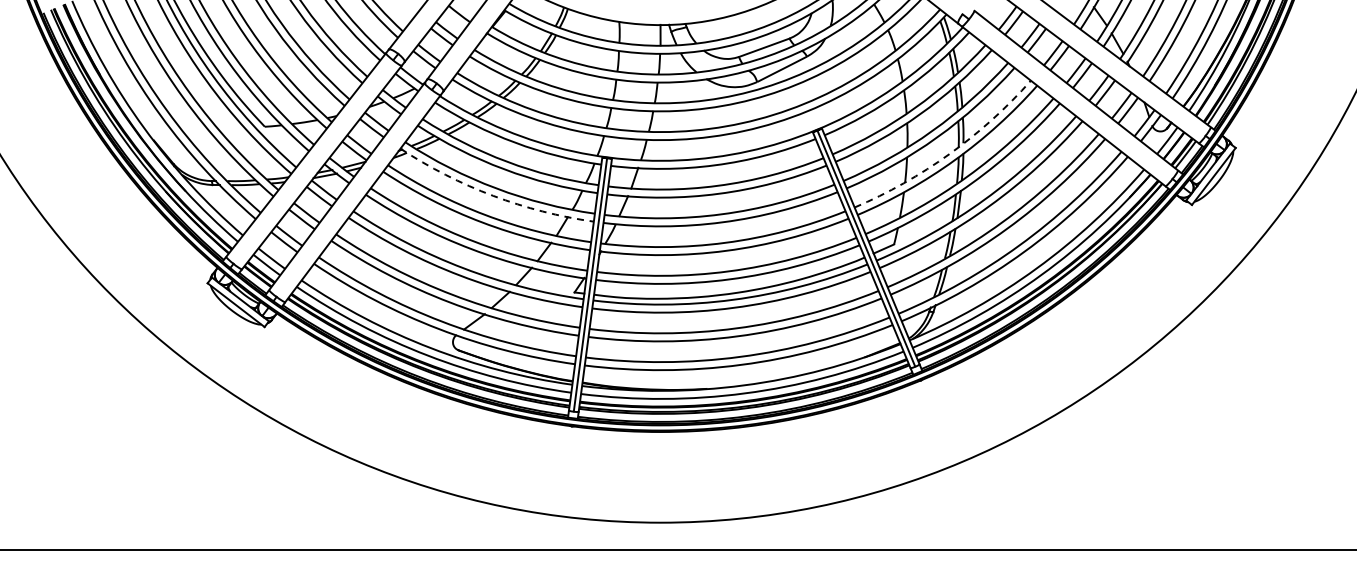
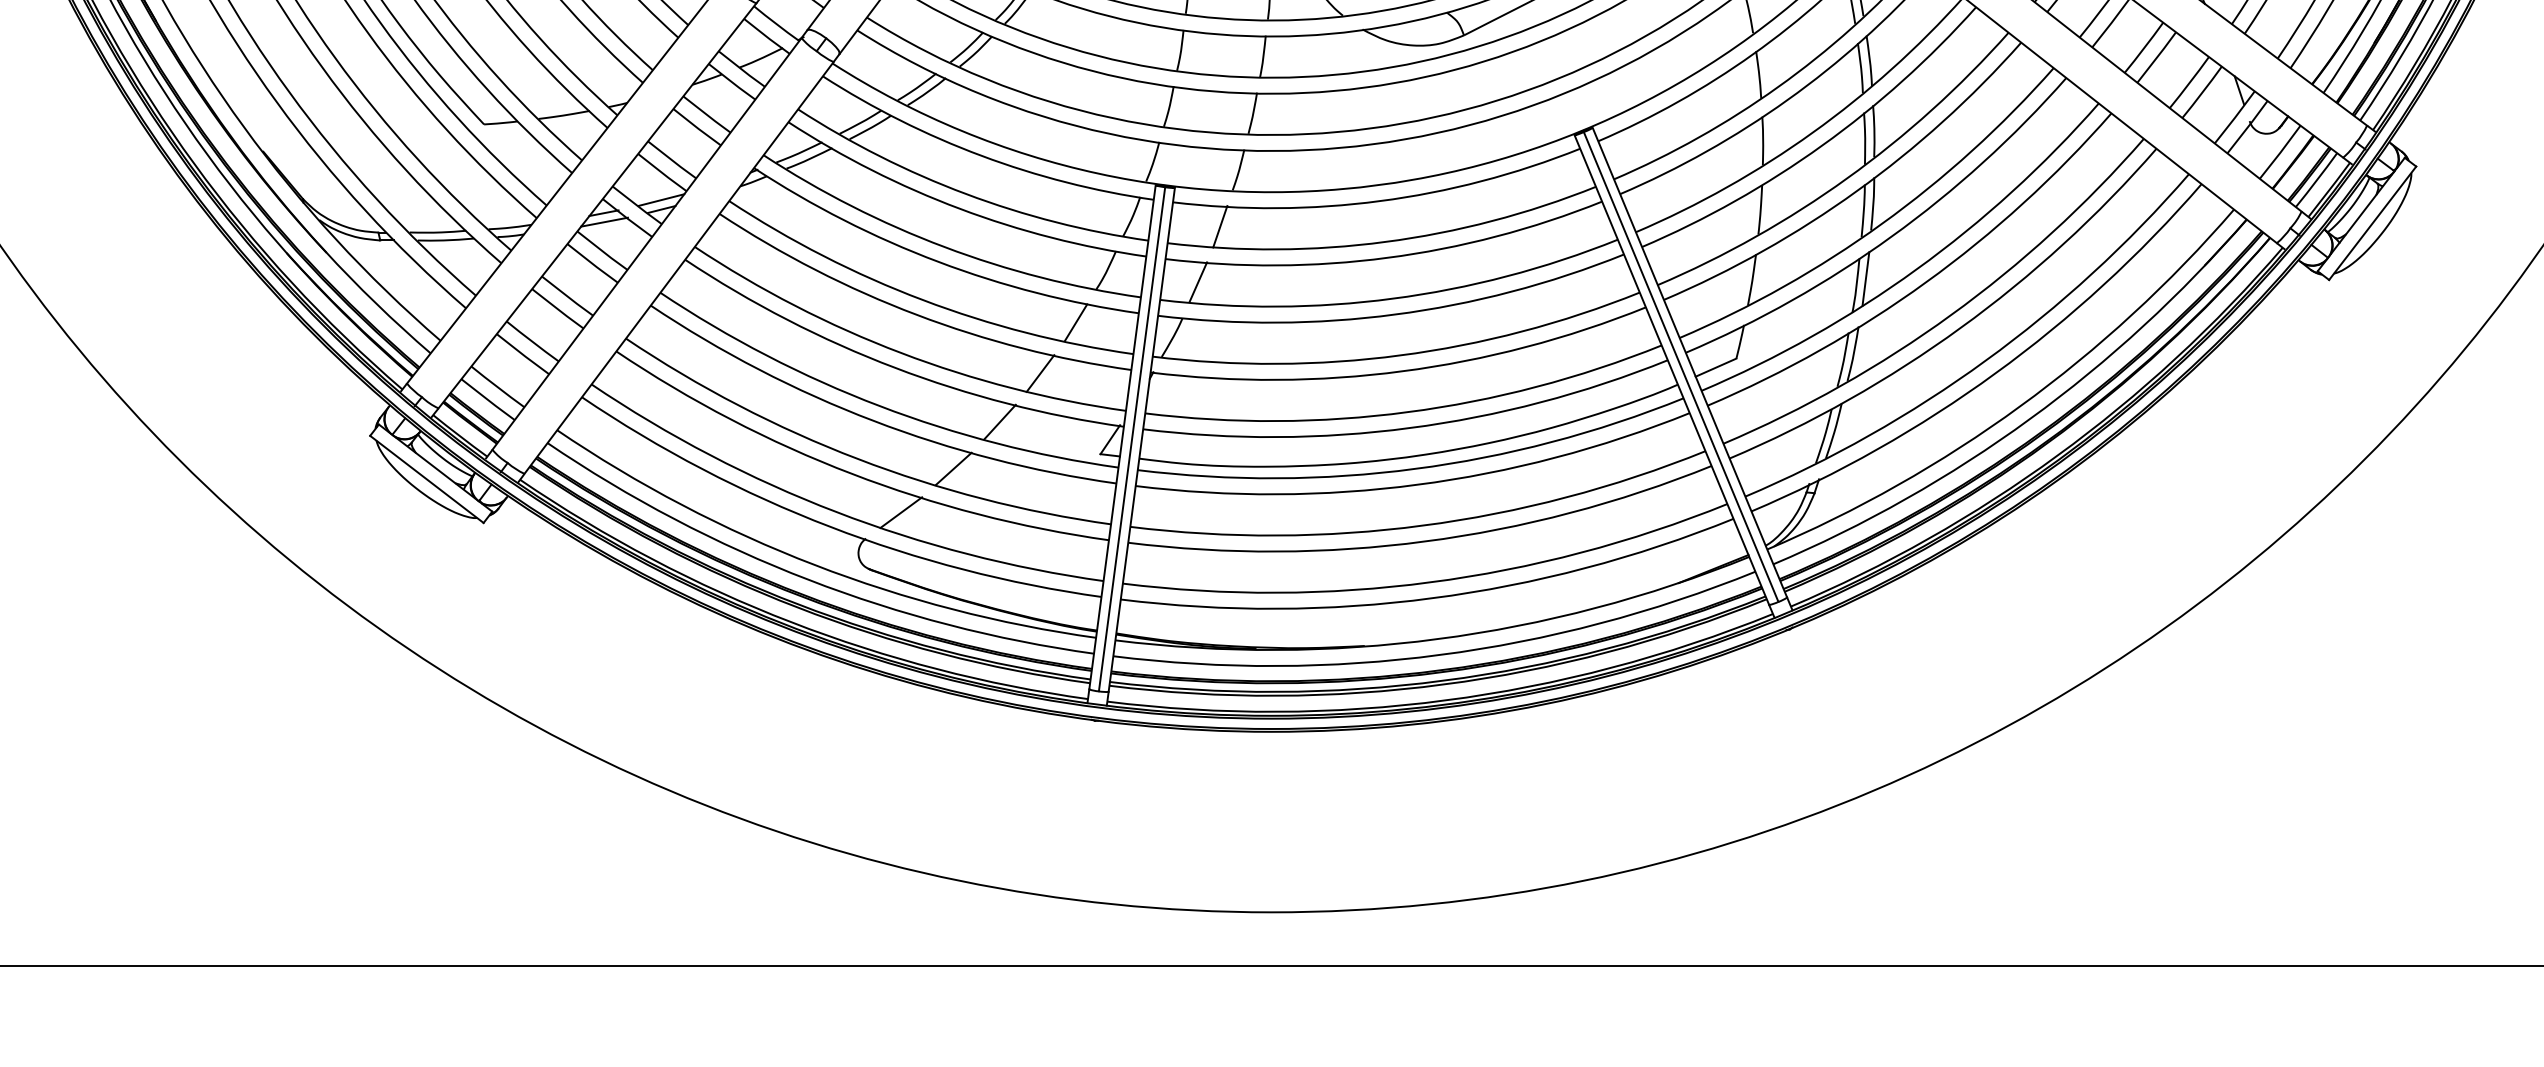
arc: (949, 153) -> (1846, 177), dashed -> solid
arc: (493, 195) -> (939, 261), dashed -> solid

